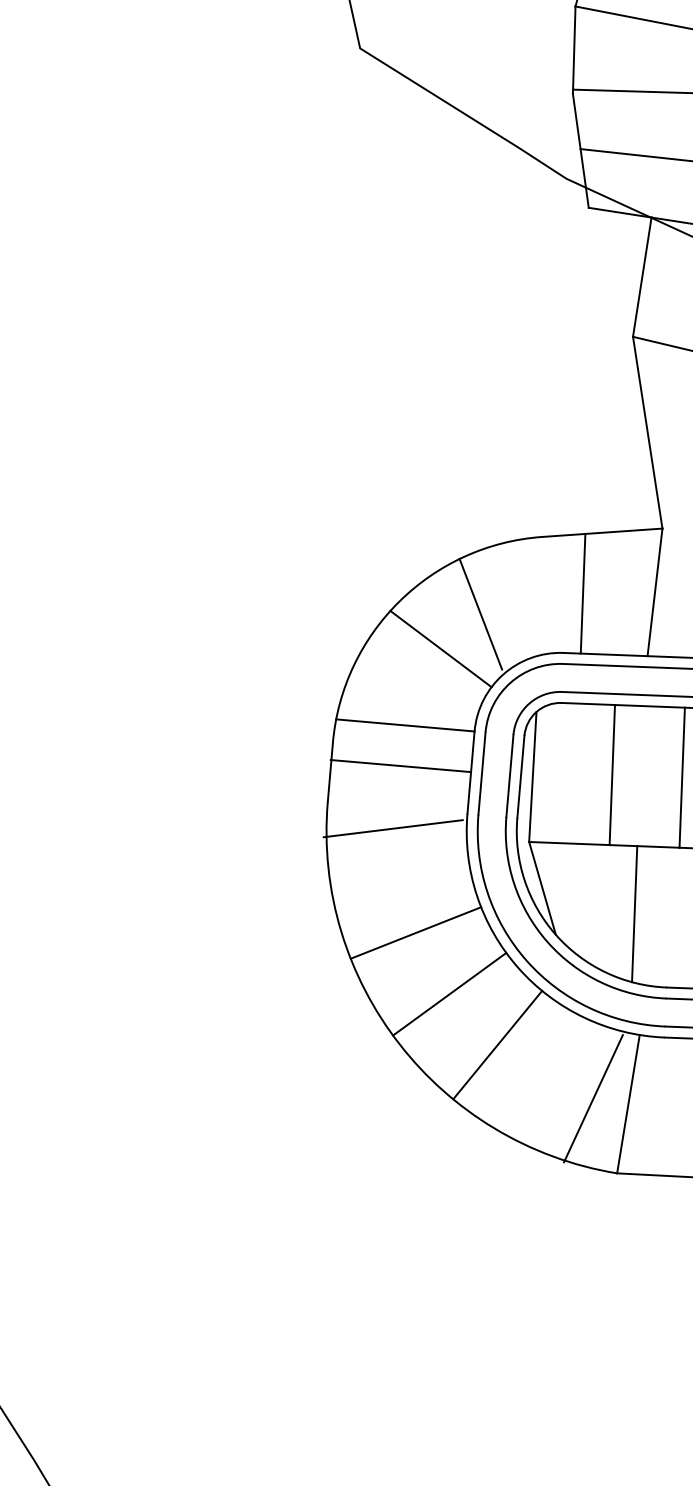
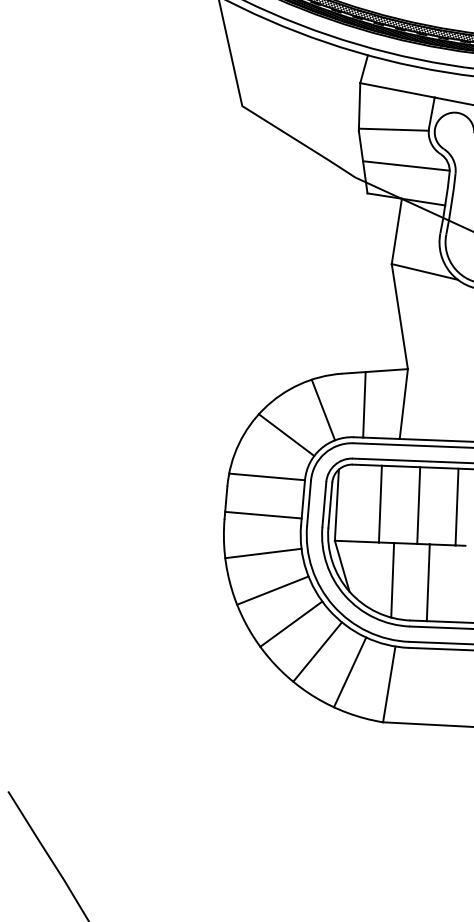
line: (480, 613) -> (323, 409), moved
line: (400, 764) -> (263, 514), moved
line: (393, 828) -> (263, 553), moved
line: (592, 1098) -> (349, 672), moved

